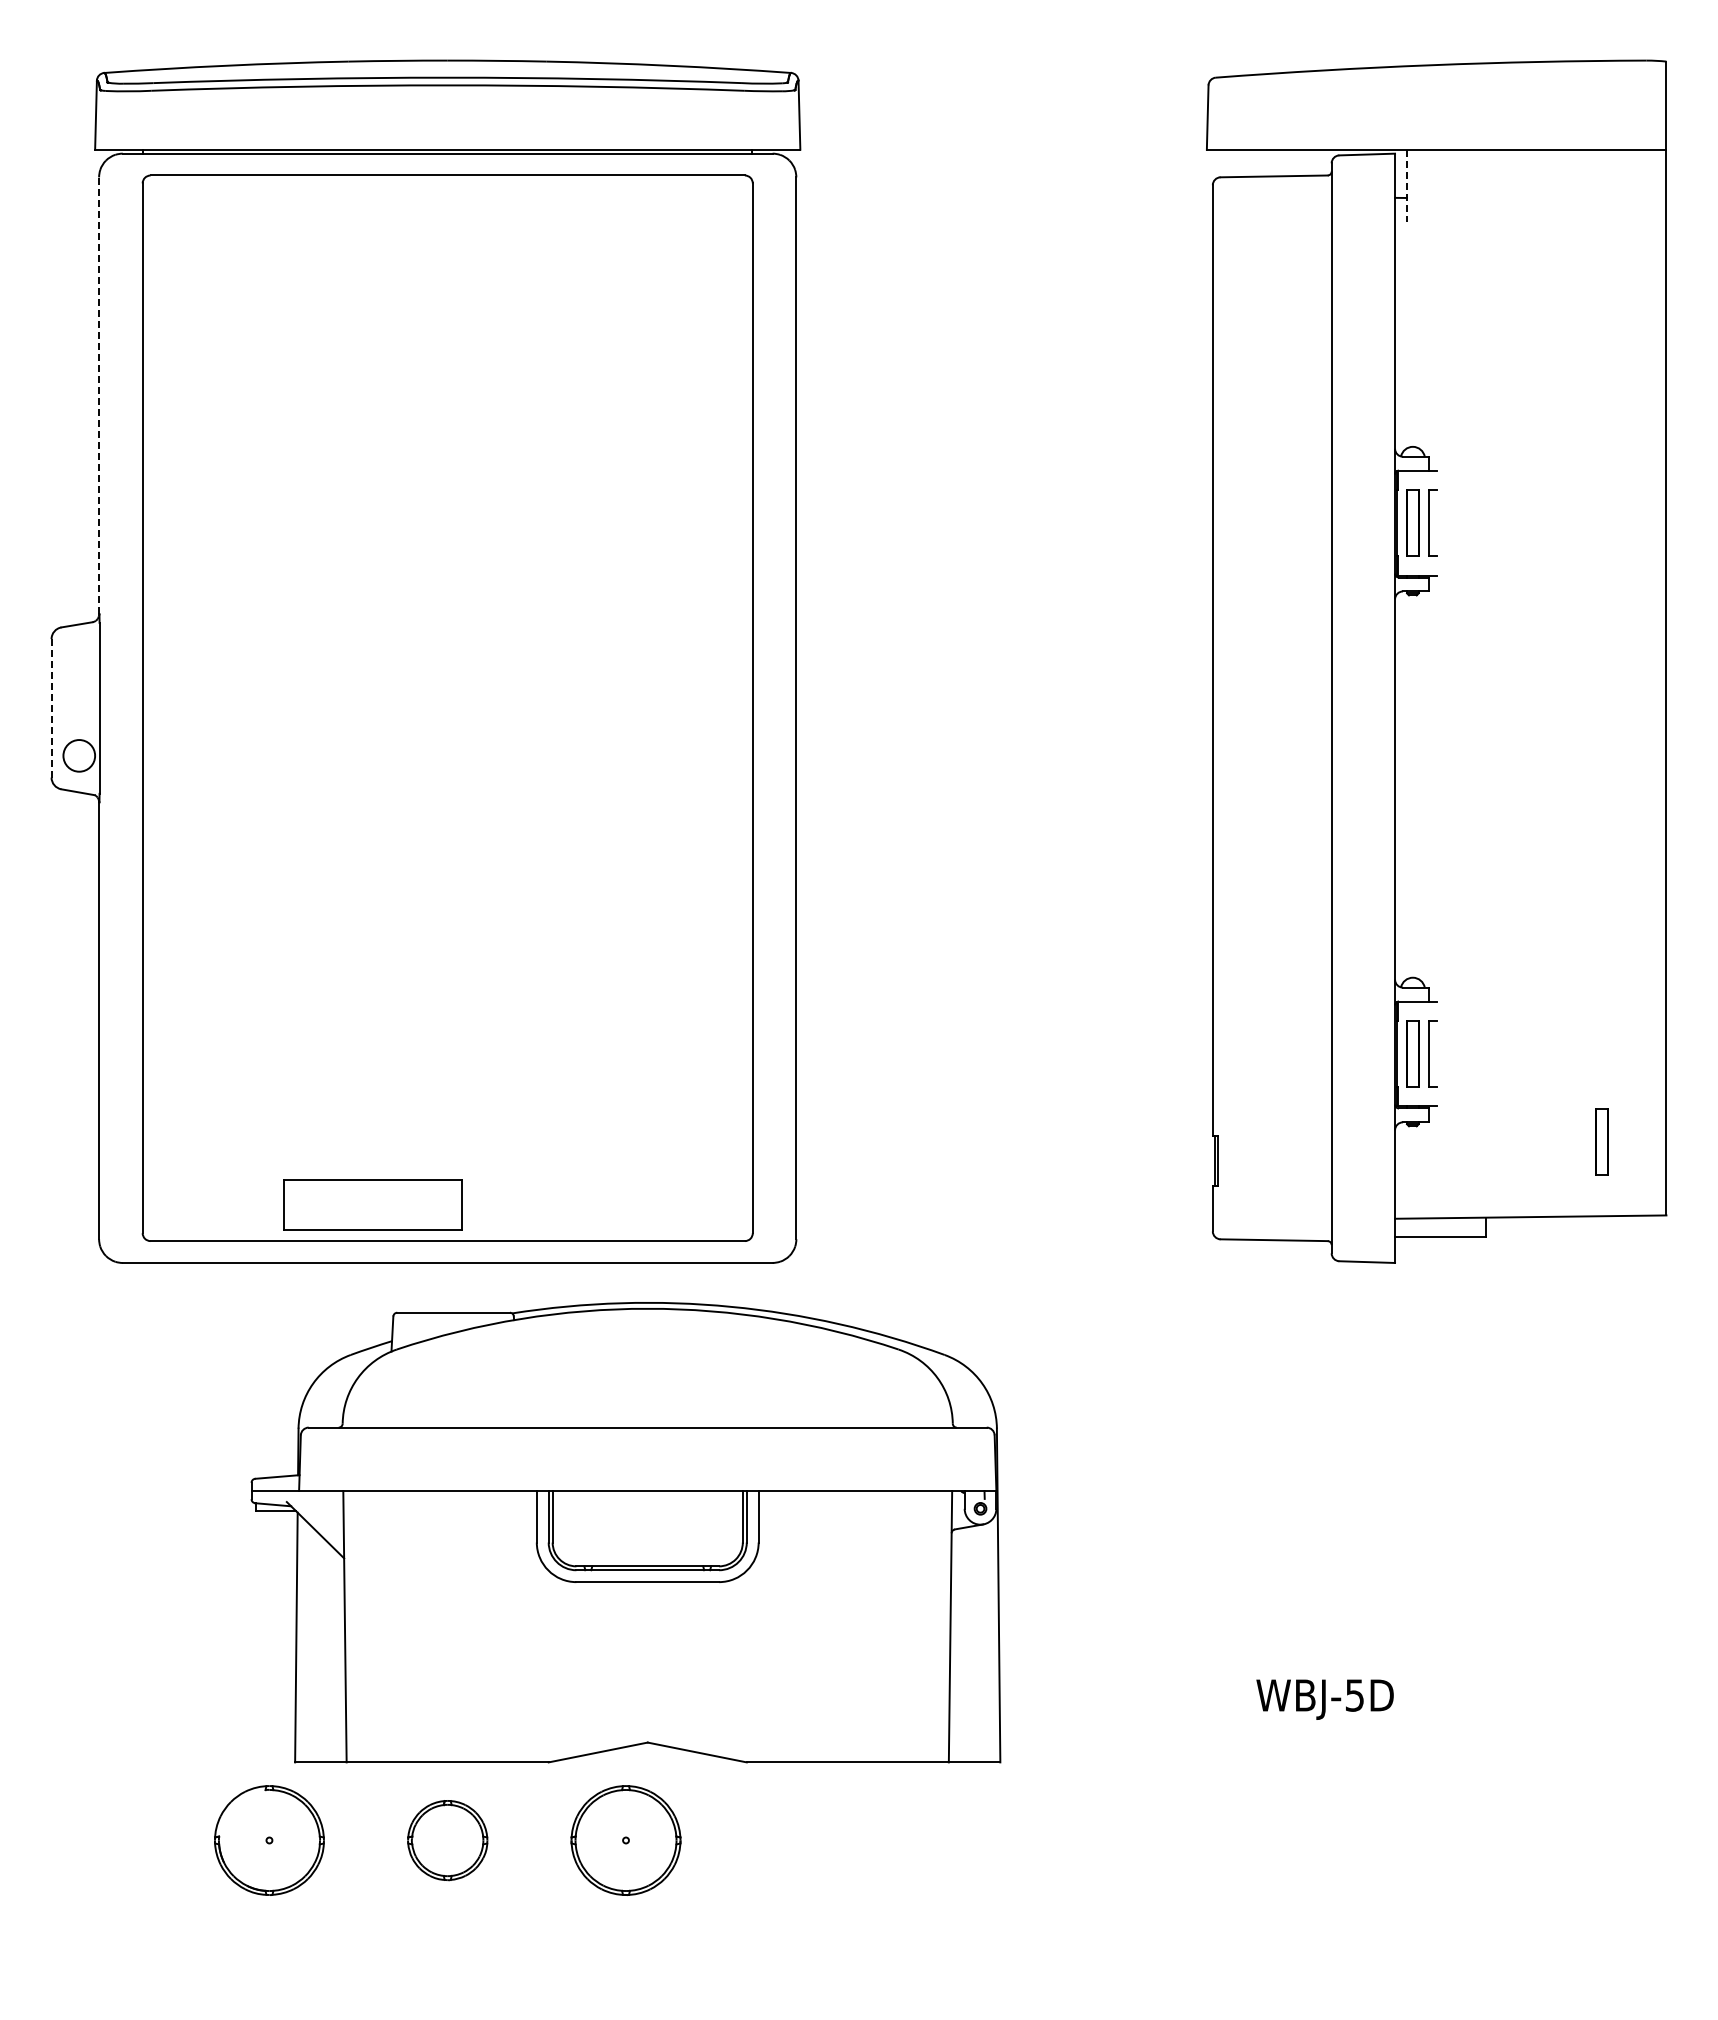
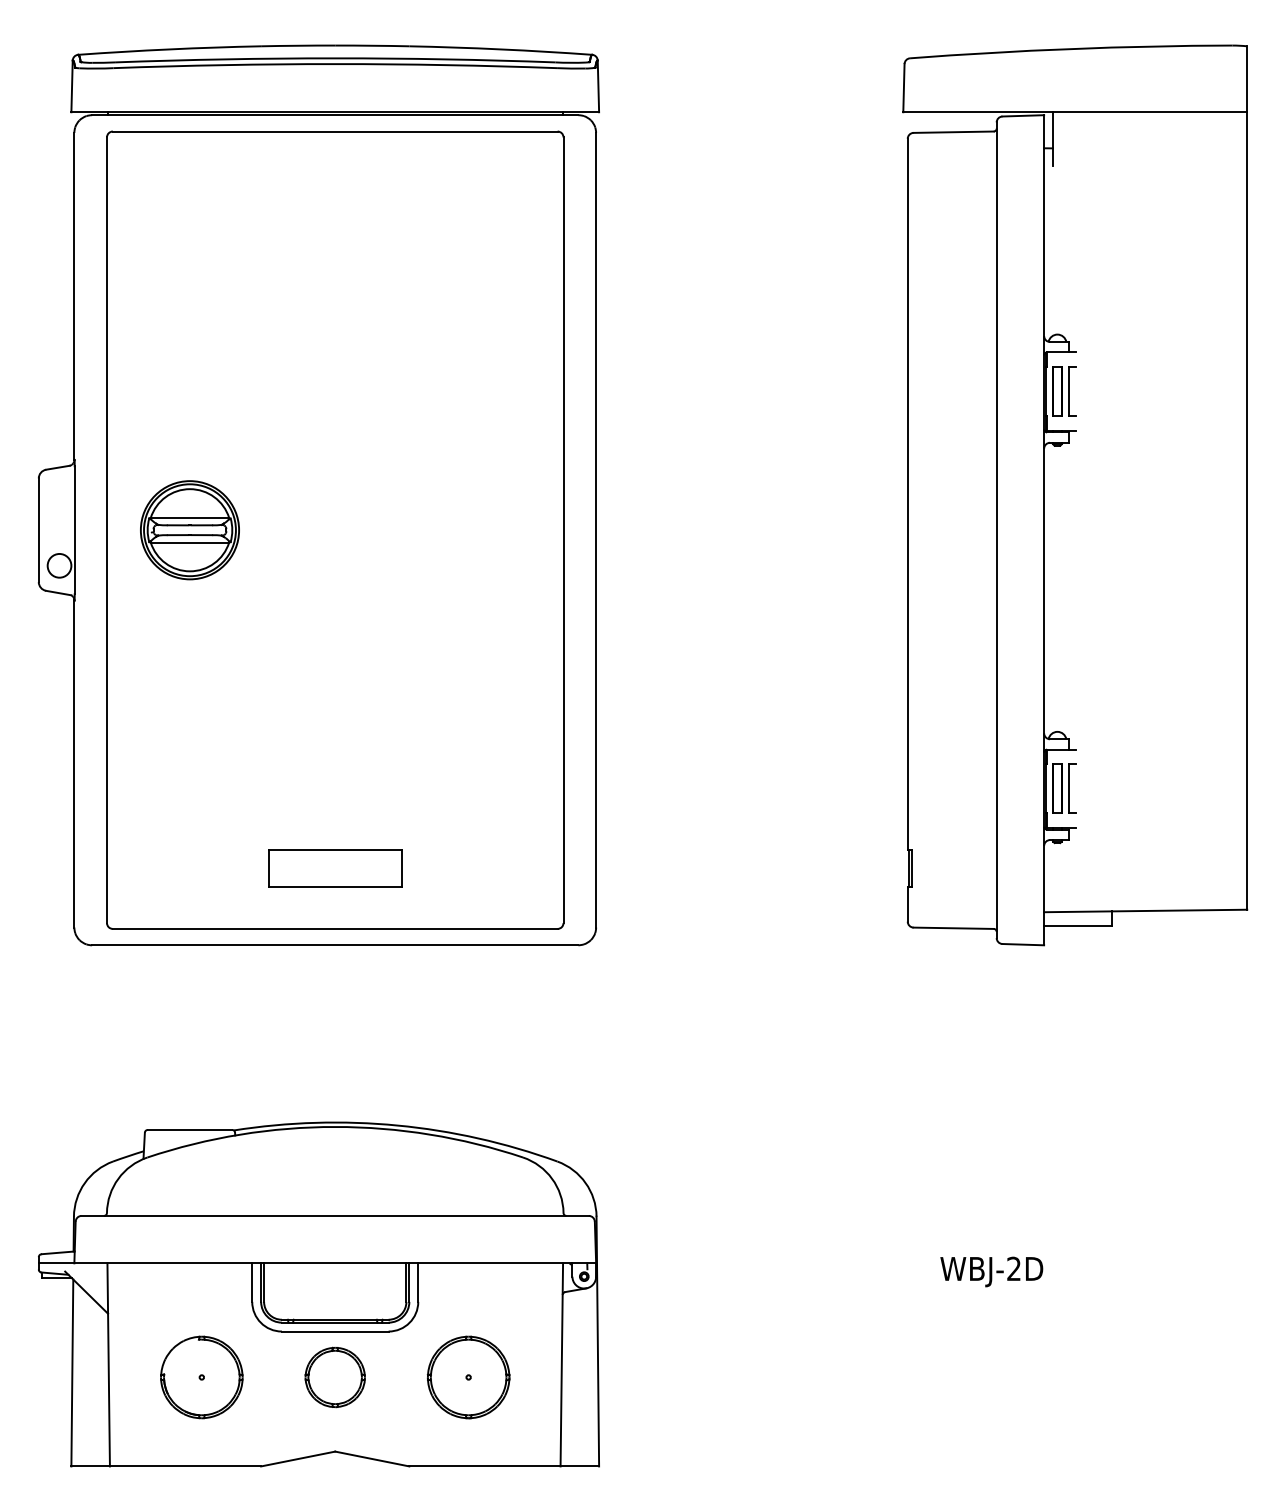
line: (1406, 186) -> (1052, 139), dashed -> solid
line: (99, 395) -> (74, 296), dashed -> solid
line: (51, 707) -> (38, 529), dashed -> solid
part: (253, 707) -> (189, 529), added
part: (1601, 1141) -> (1198, 854), removed
part: (372, 1204) -> (335, 868), moved
part: (625, 1532) -> (318, 1294), moved
text: (1354, 1695) -> (1013, 1268), WBJ-5D -> WBJ-2D

